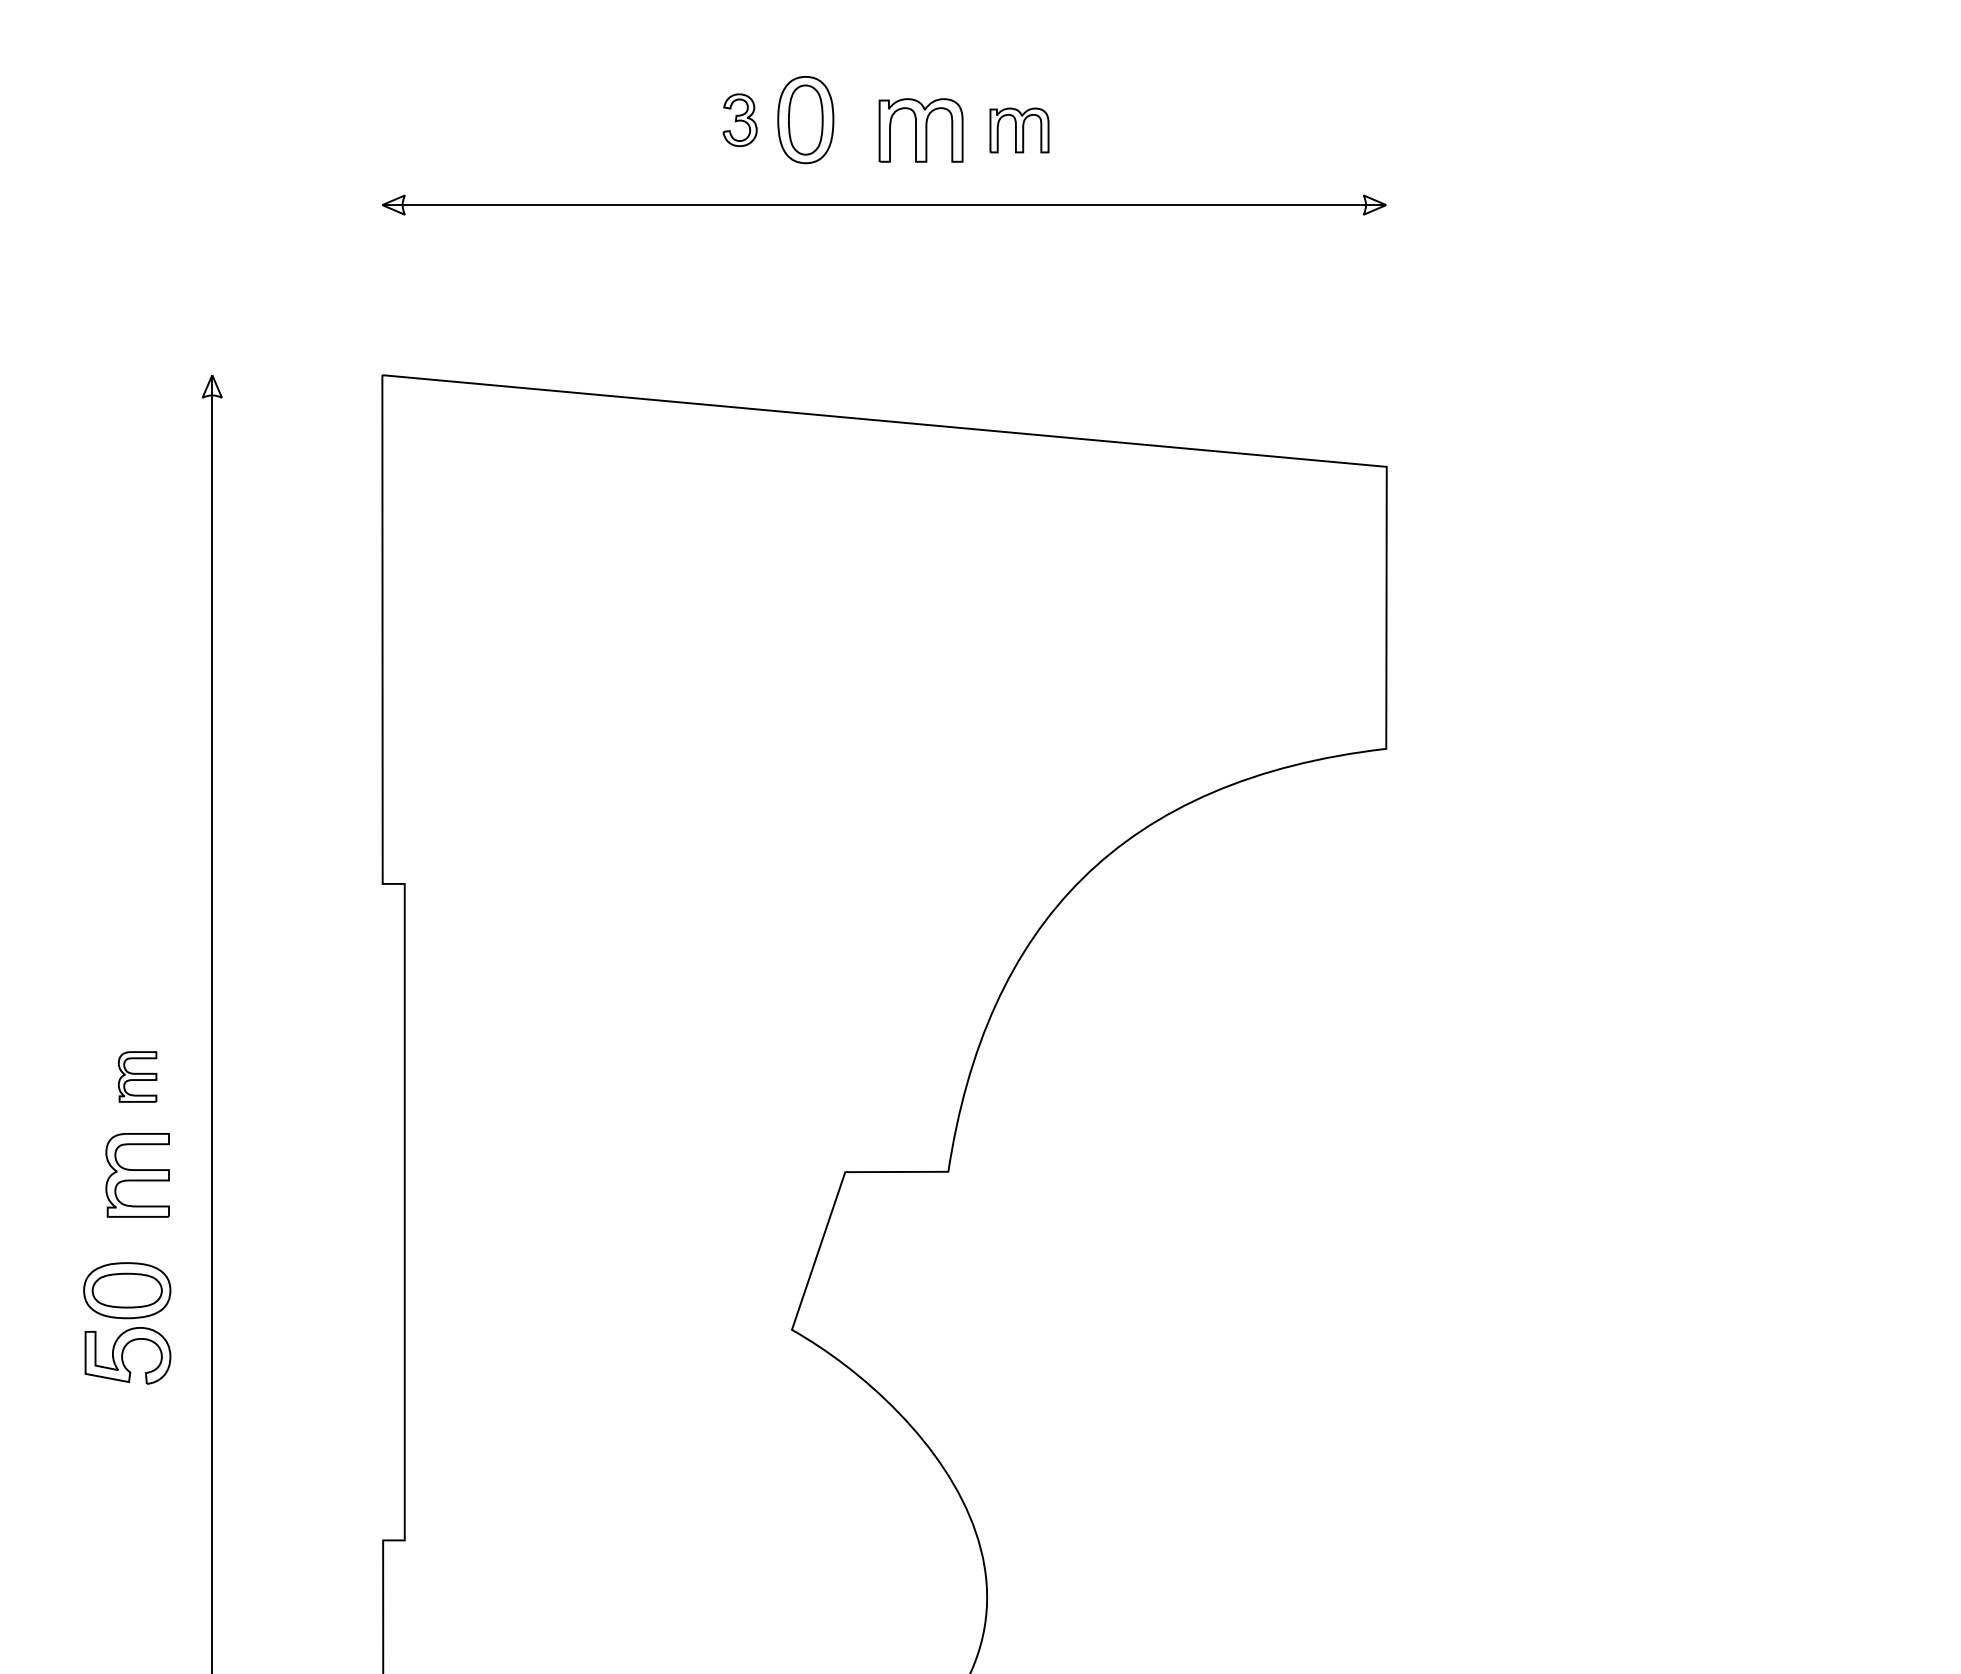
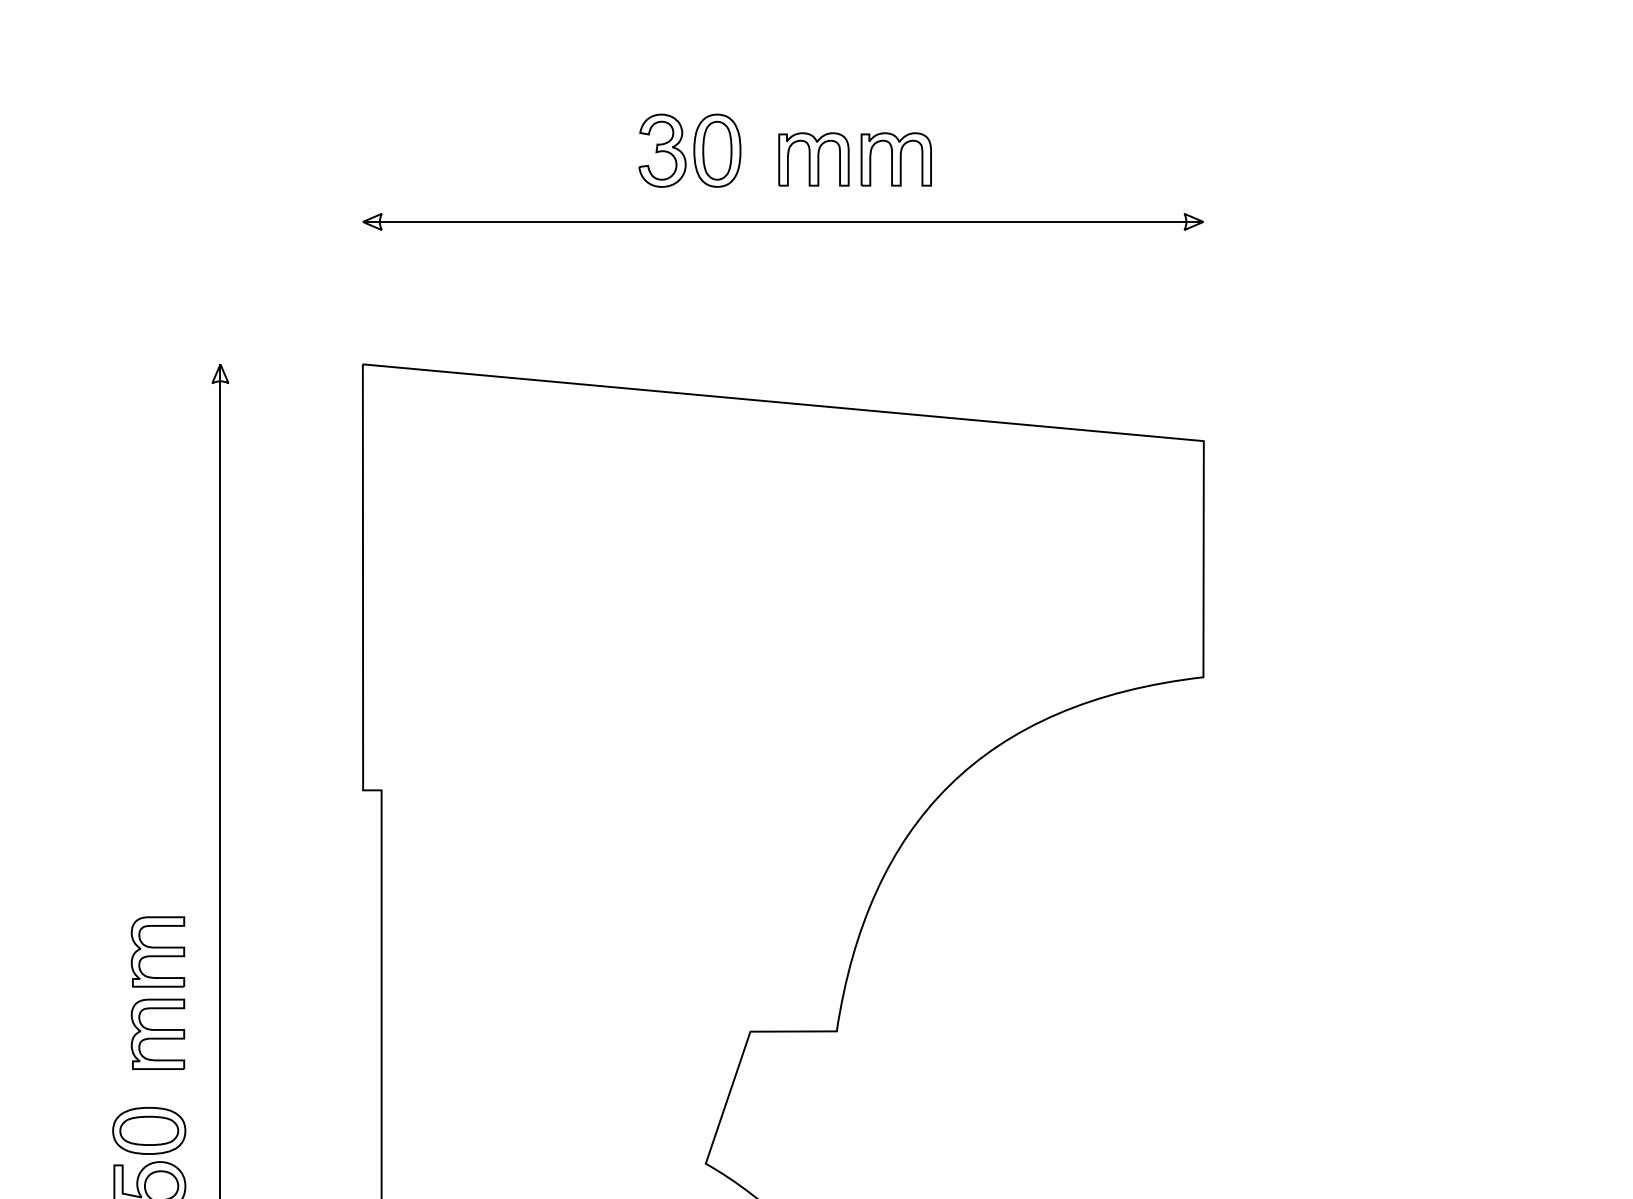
part: (739, 120) -> (661, 151), size x1.67
part: (1019, 130) -> (896, 159), size x1.43
part: (137, 1076) -> (157, 951), size x1.67

